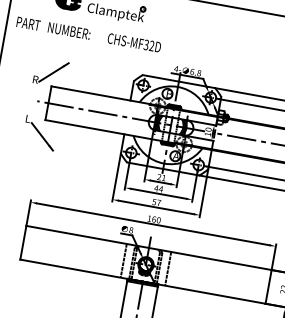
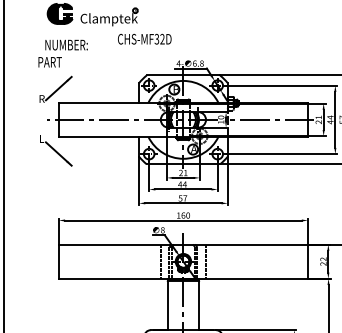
text: (27, 23) -> (49, 62), moved
text: (134, 42) -> (144, 38), moved

